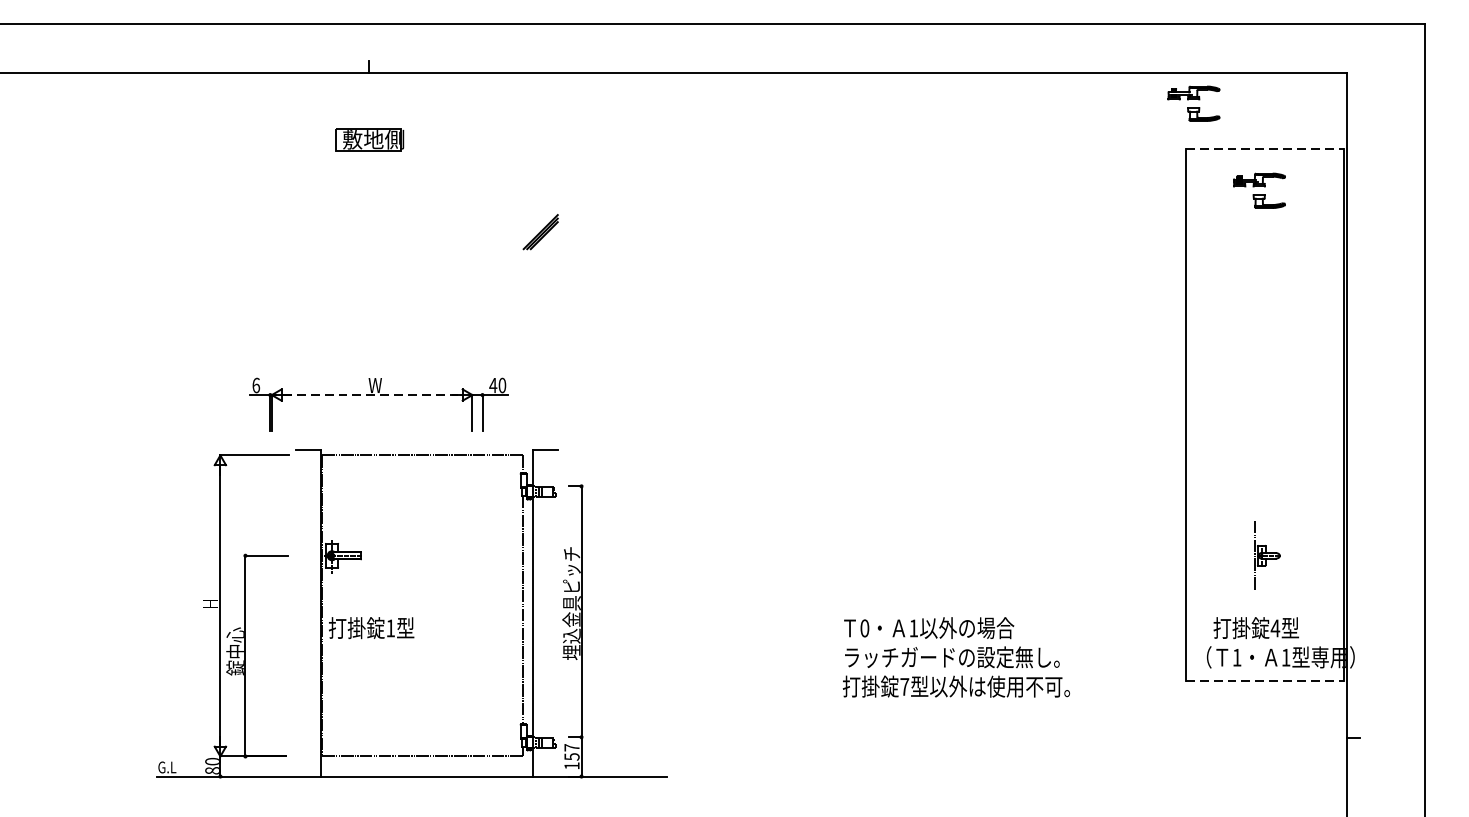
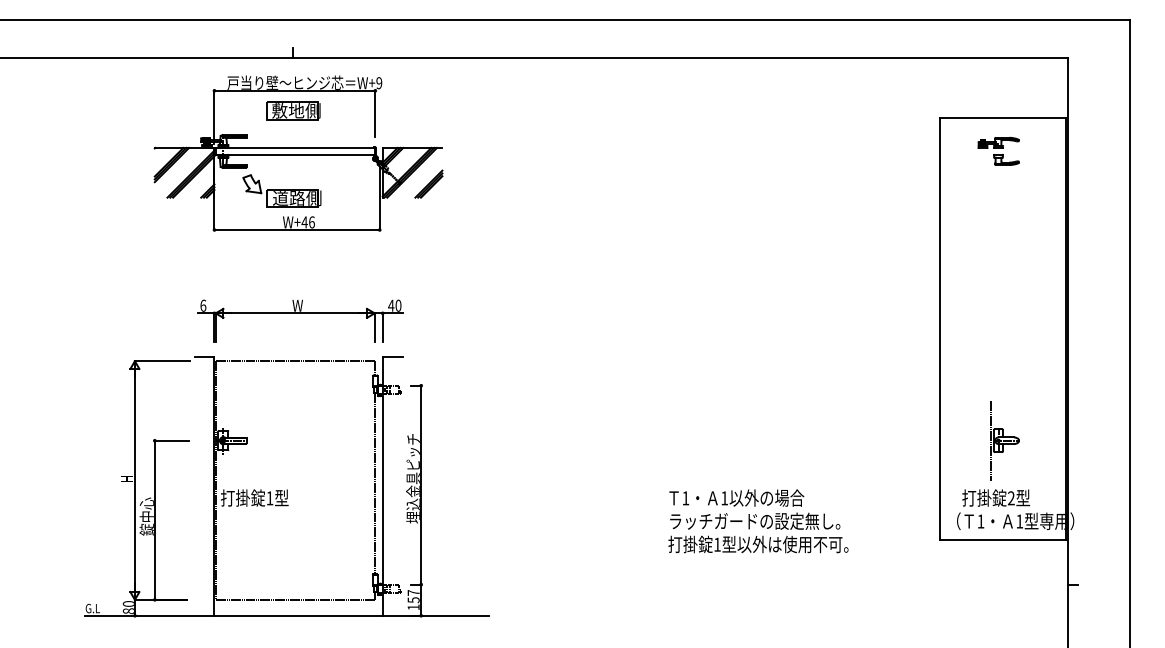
part: (1193, 103) -> (946, 82), removed
line: (1265, 149) -> (1003, 118), dashed -> solid
part: (375, 193) -> (297, 153), added
line: (372, 395) -> (295, 313), dashed -> solid
part: (1266, 555) -> (1004, 440), size x1.43
part: (411, 613) -> (286, 486), moved
text: (864, 628) -> (685, 498), 0 -> 1
text: (1275, 628) -> (1011, 498), 4 -> 2
line: (1265, 681) -> (1003, 540), dashed -> solid
text: (904, 686) -> (717, 544), 7 -> 1

